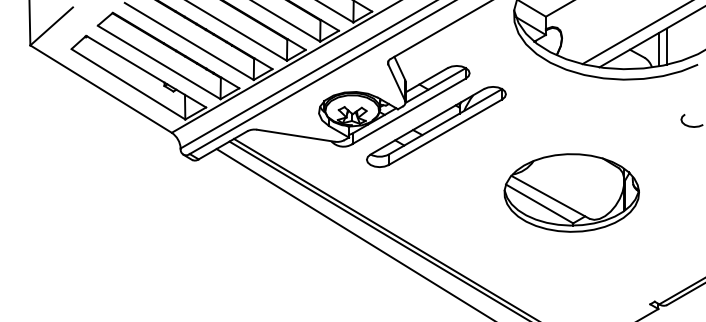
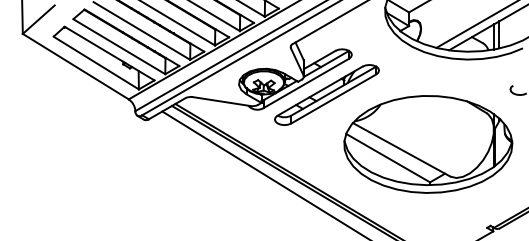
part: (571, 193) -> (428, 144), size x1.67

